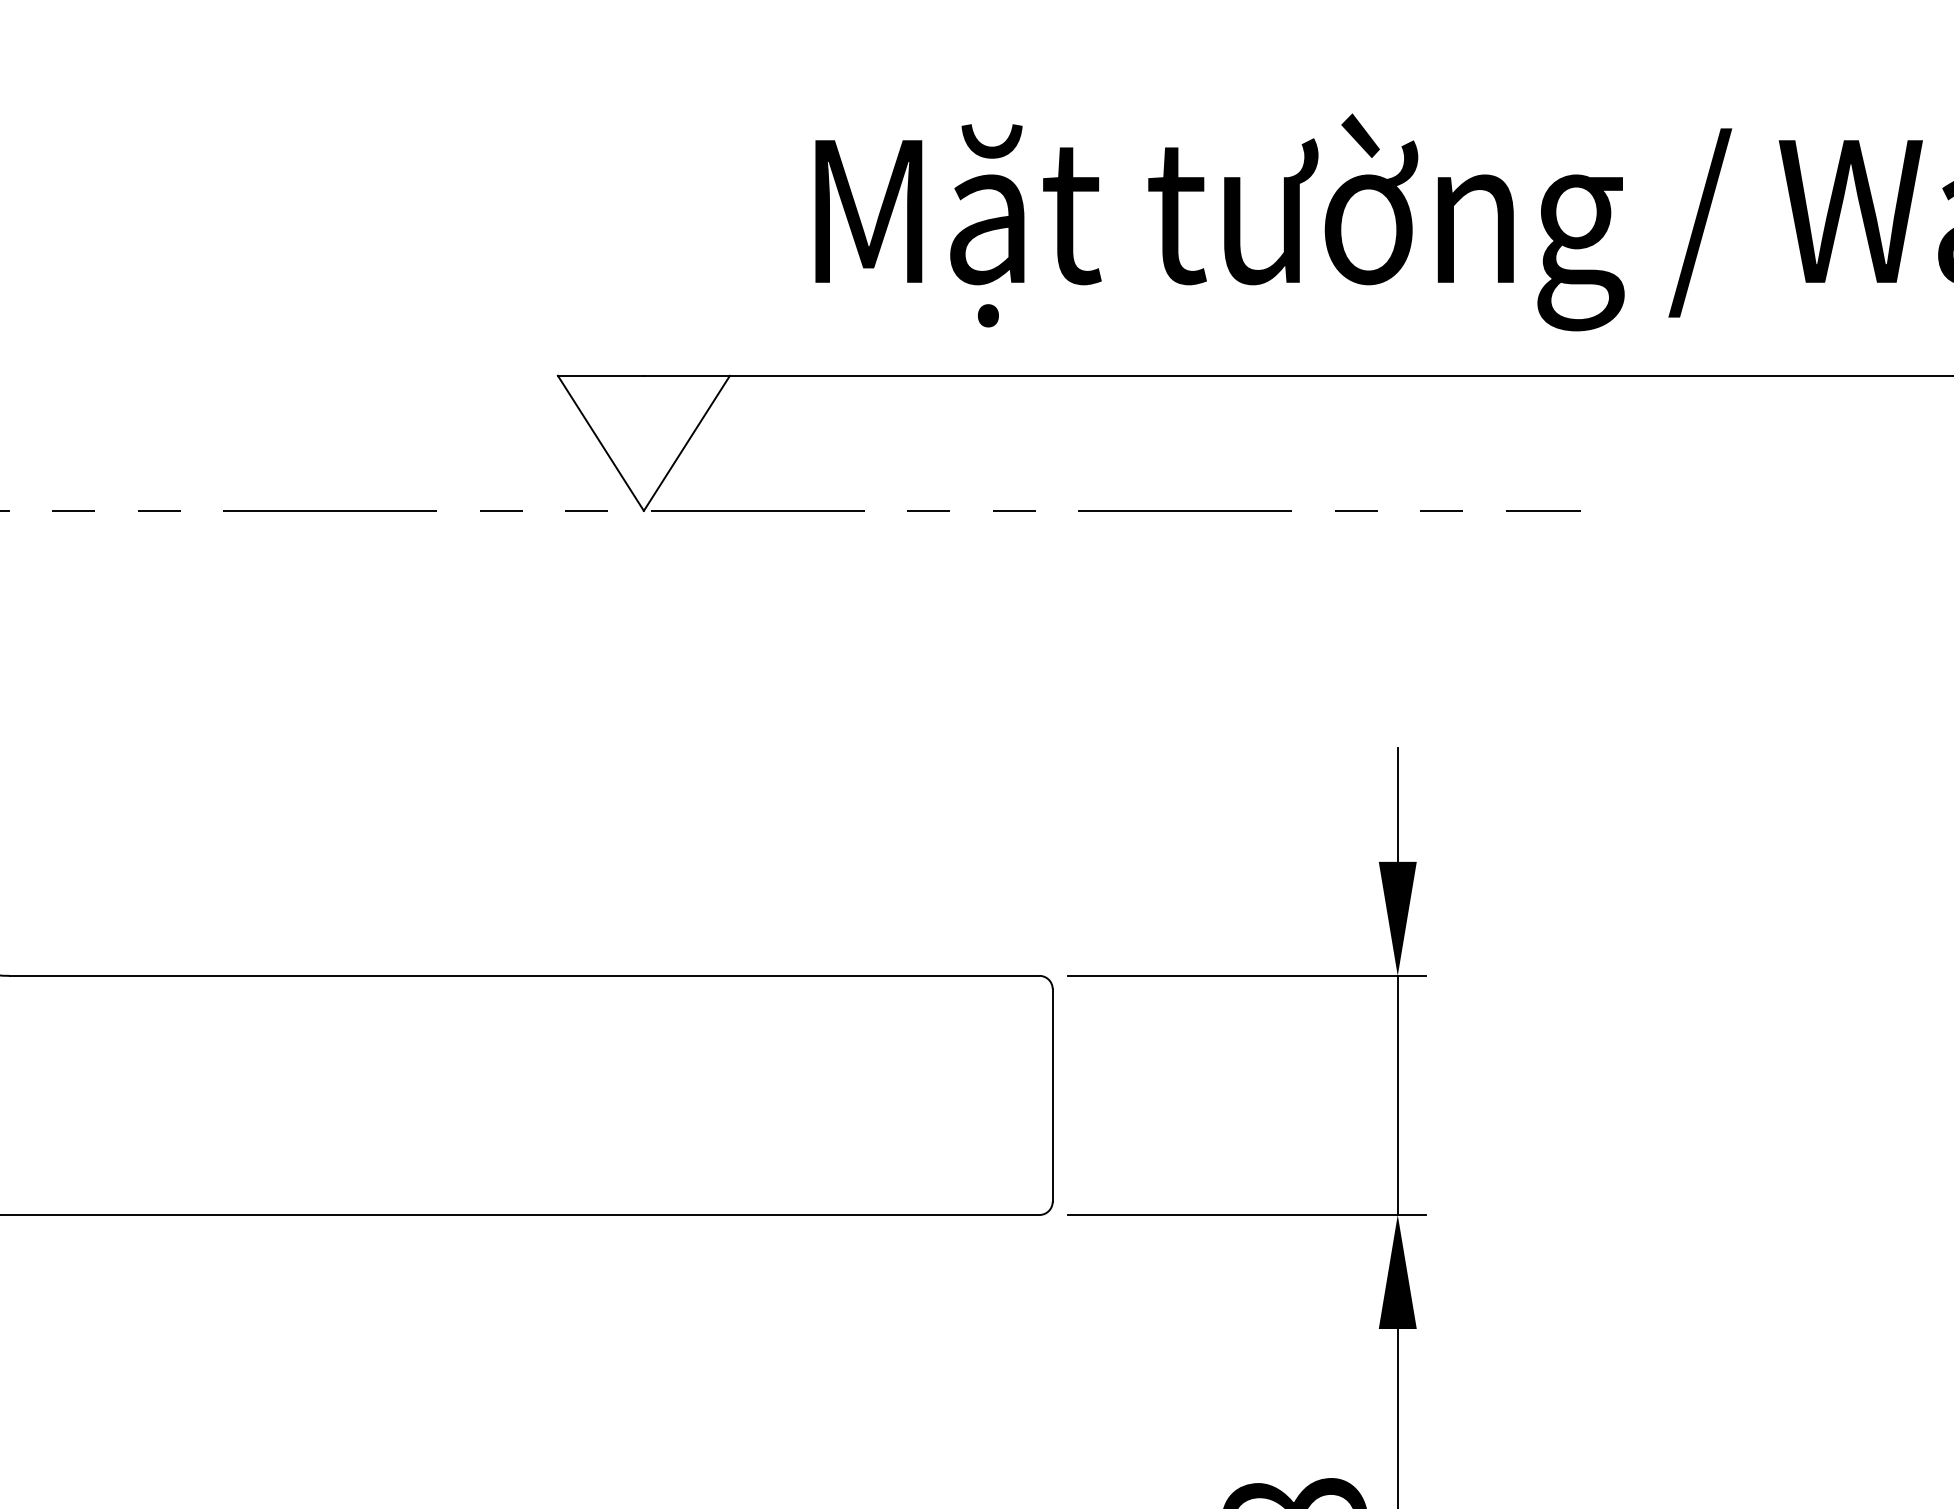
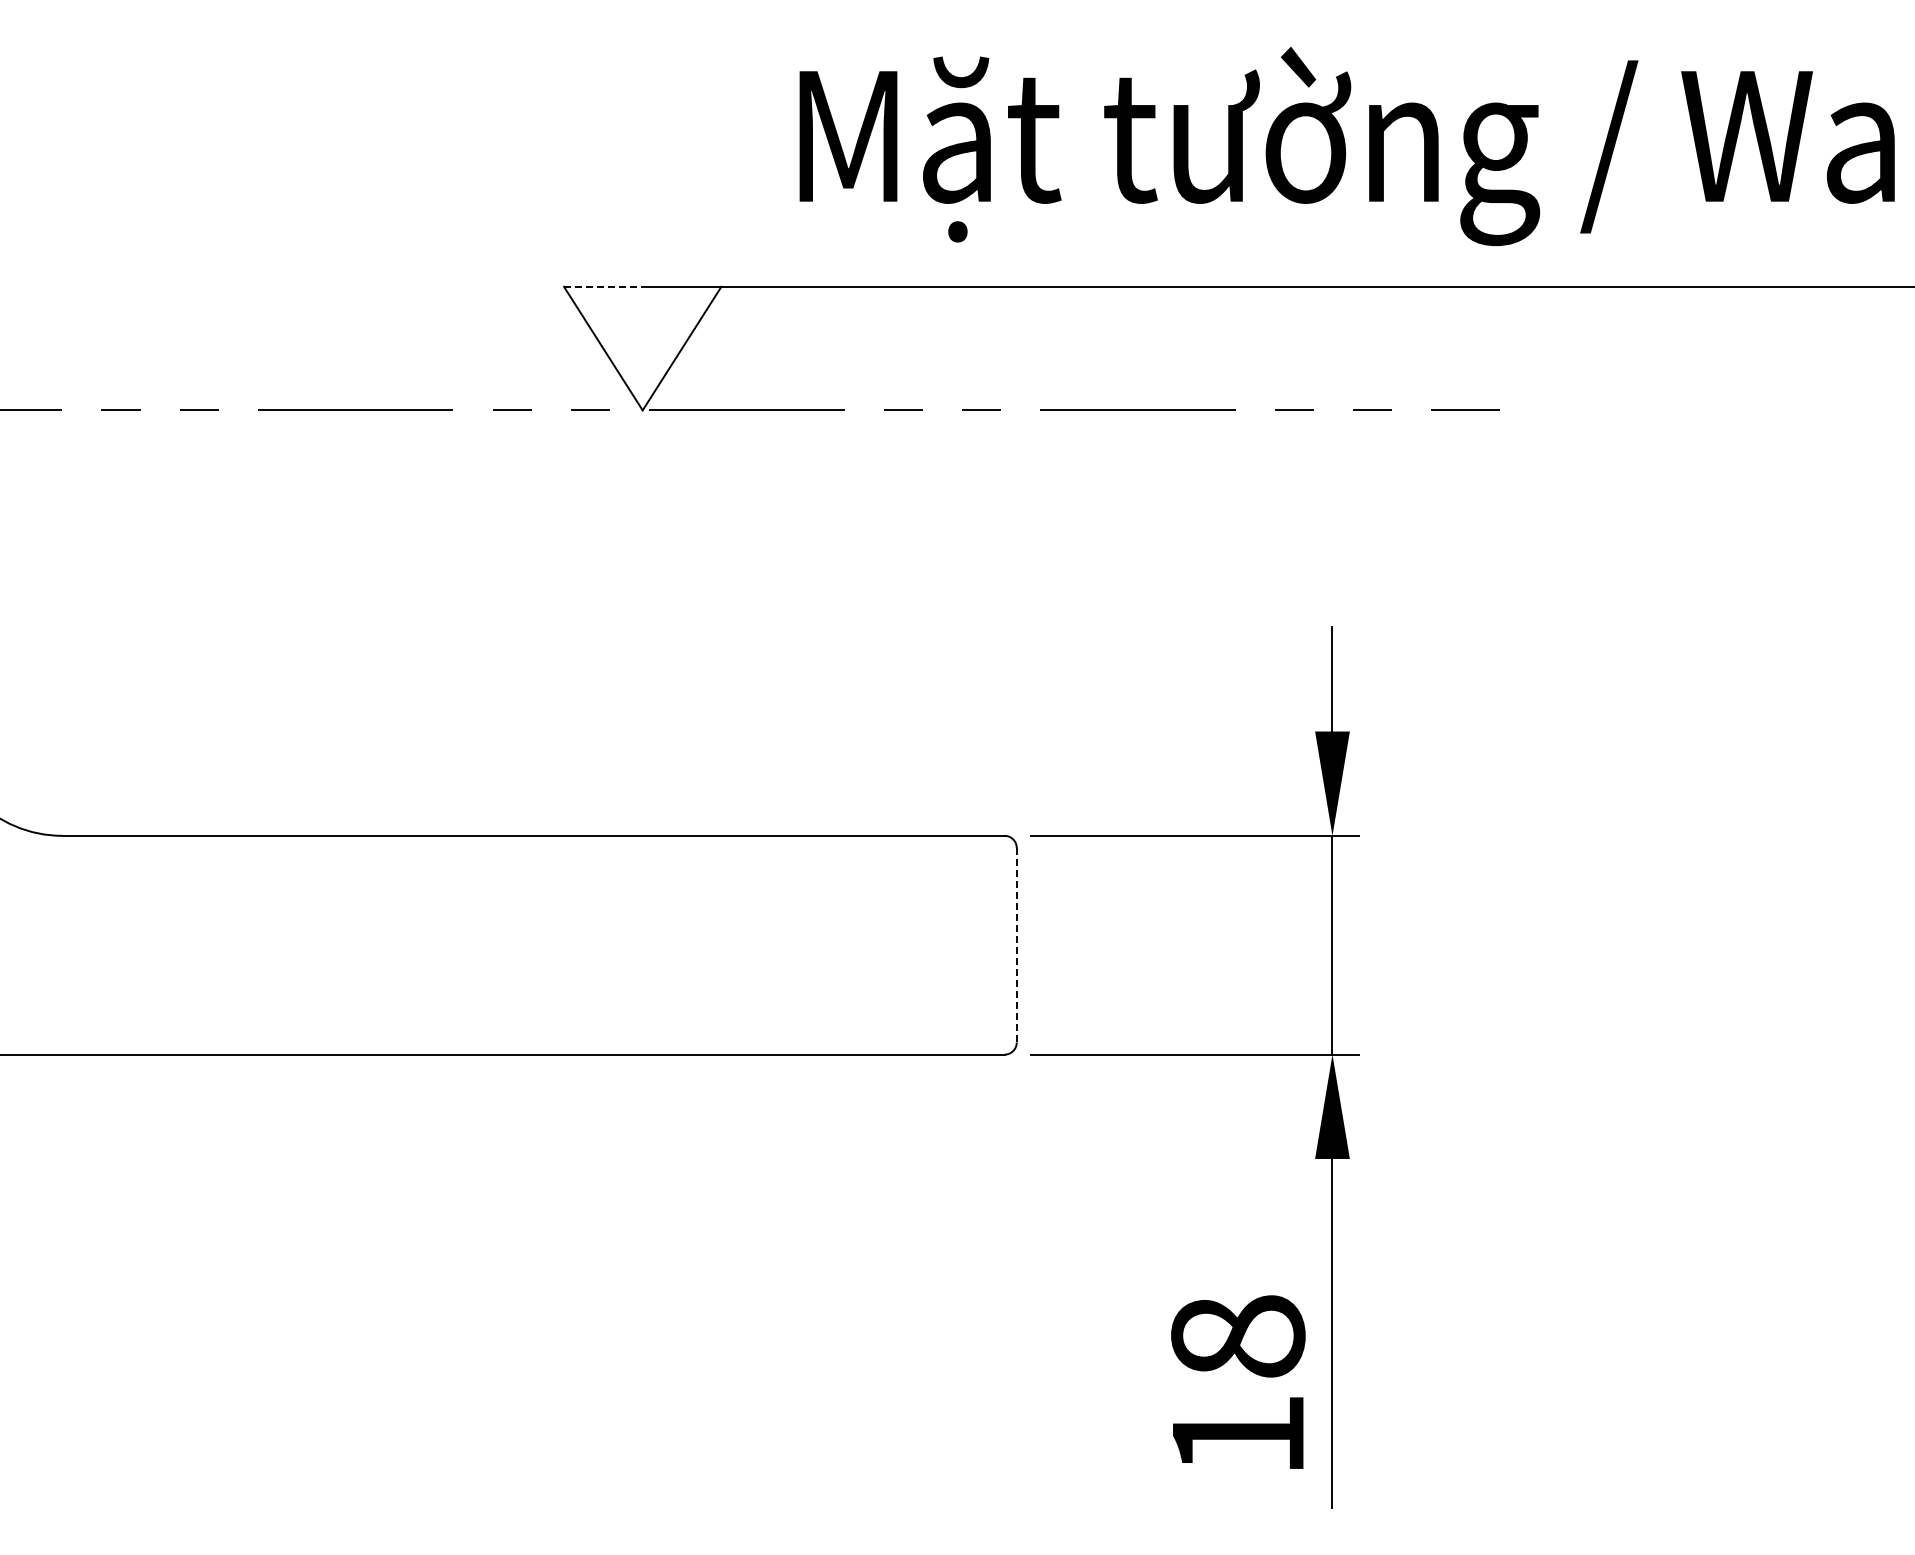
line: (601, 375) -> (603, 286), solid -> dashed
line: (1052, 1094) -> (1016, 944), solid -> dashed

